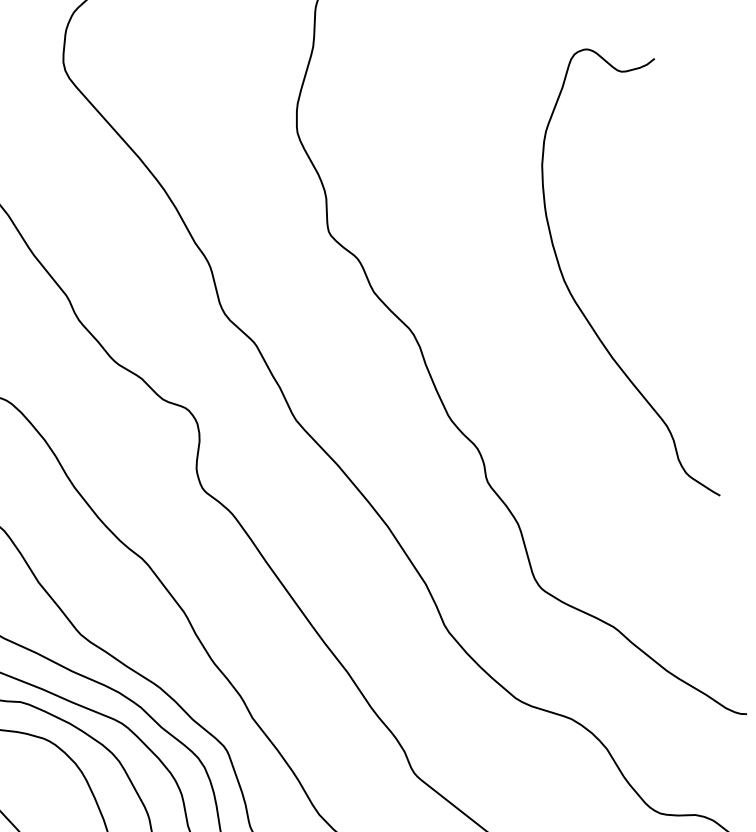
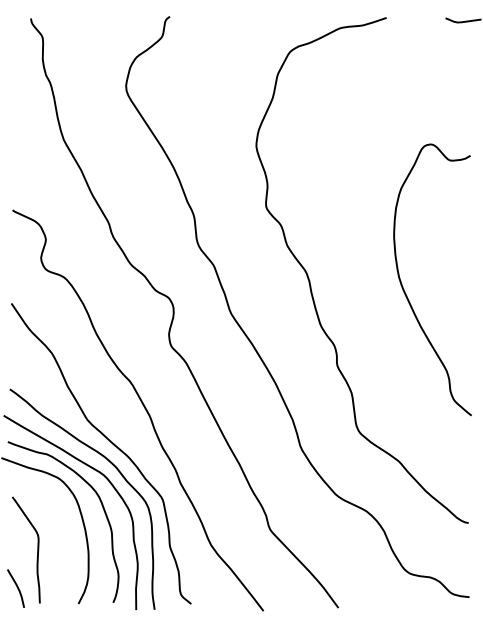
curve: (580, 306) -> (406, 293), moved

